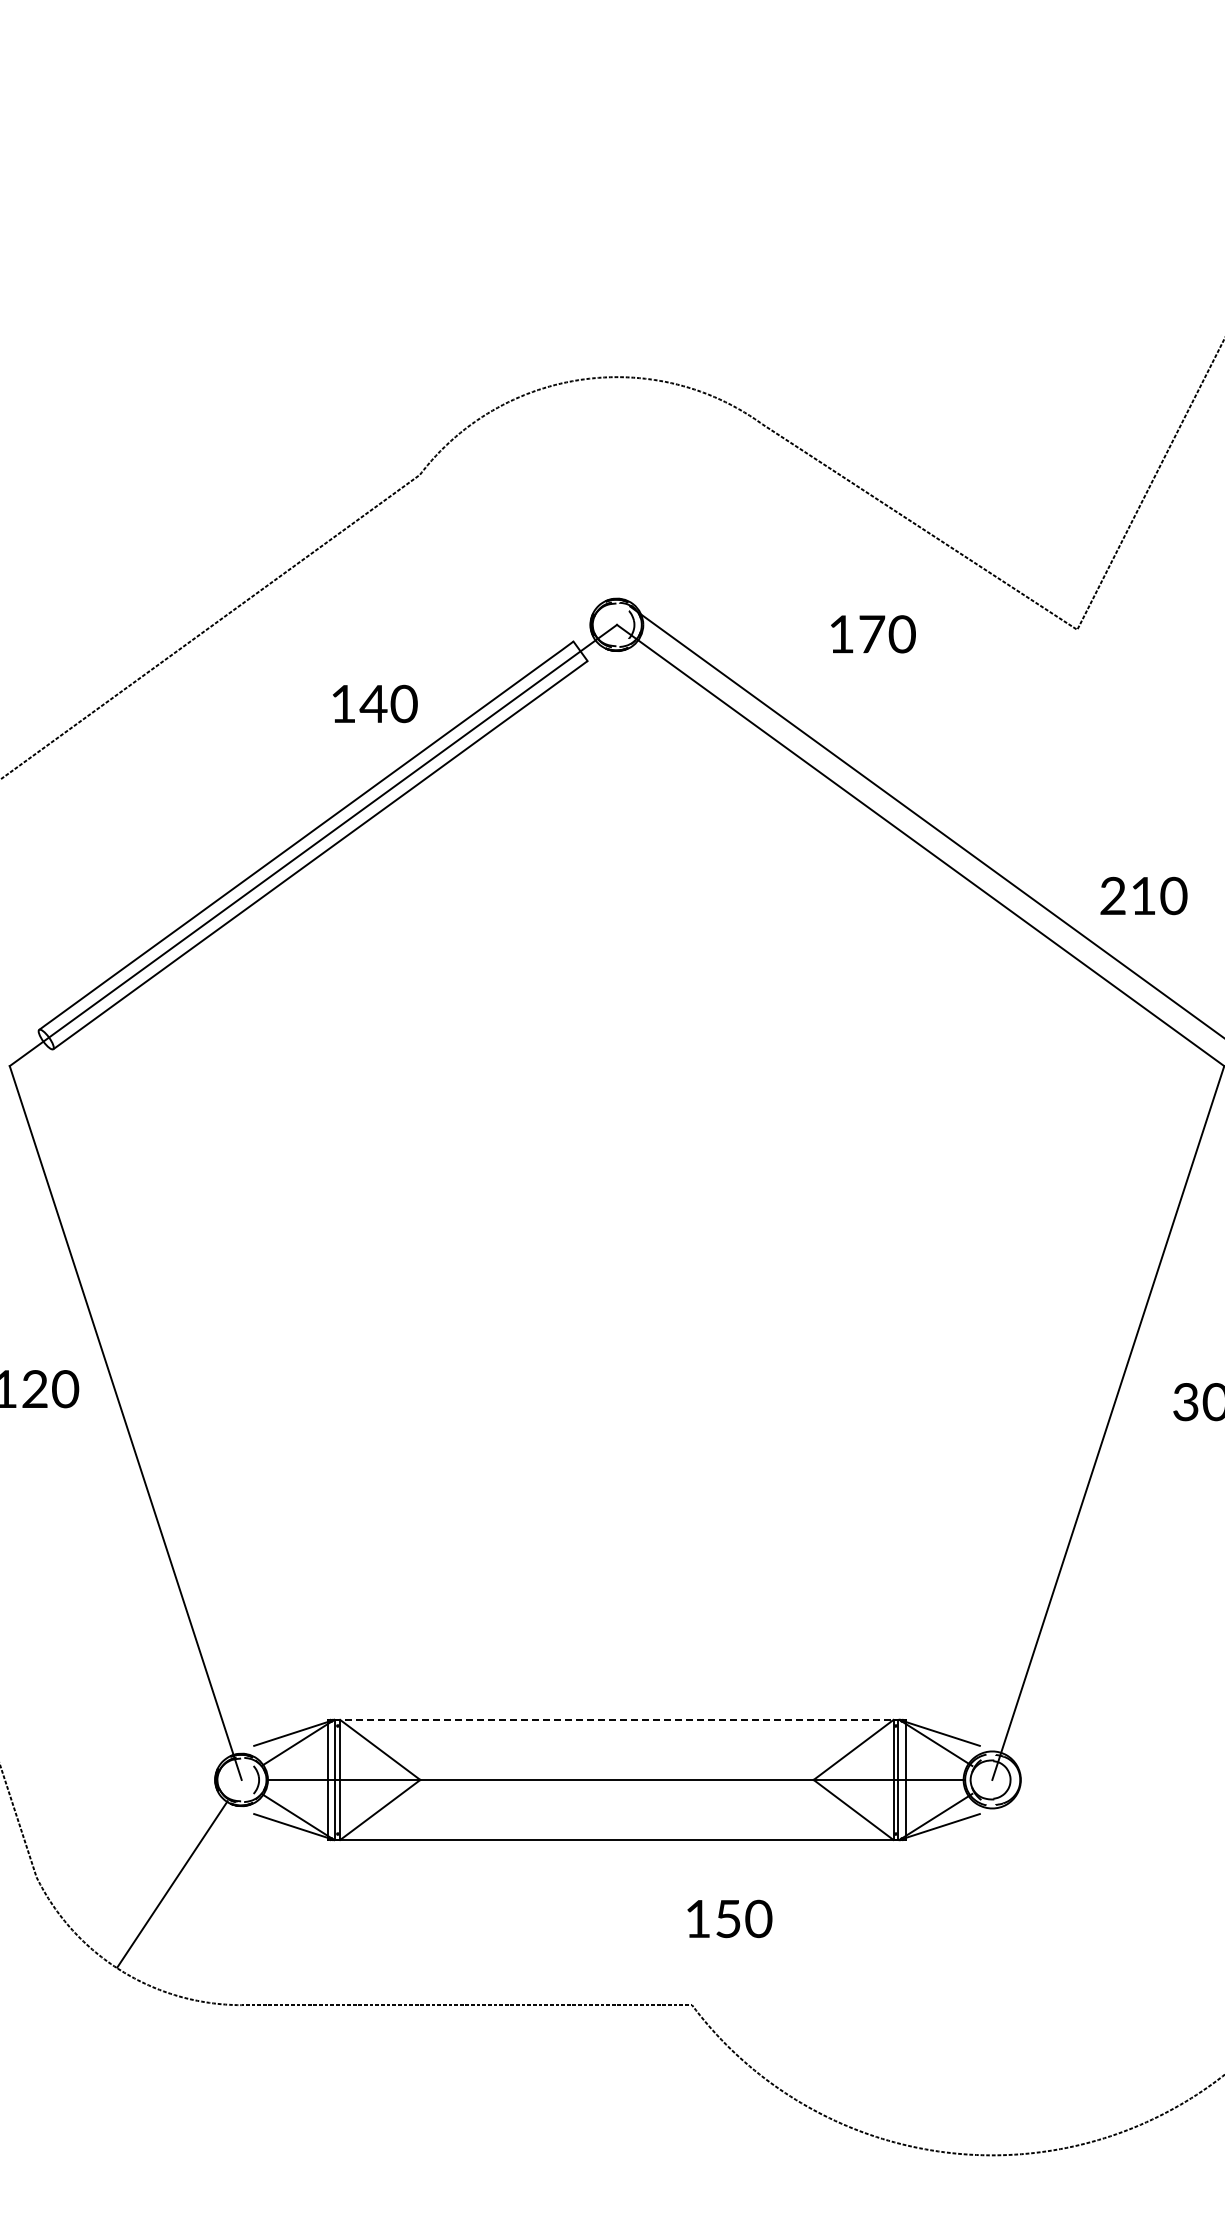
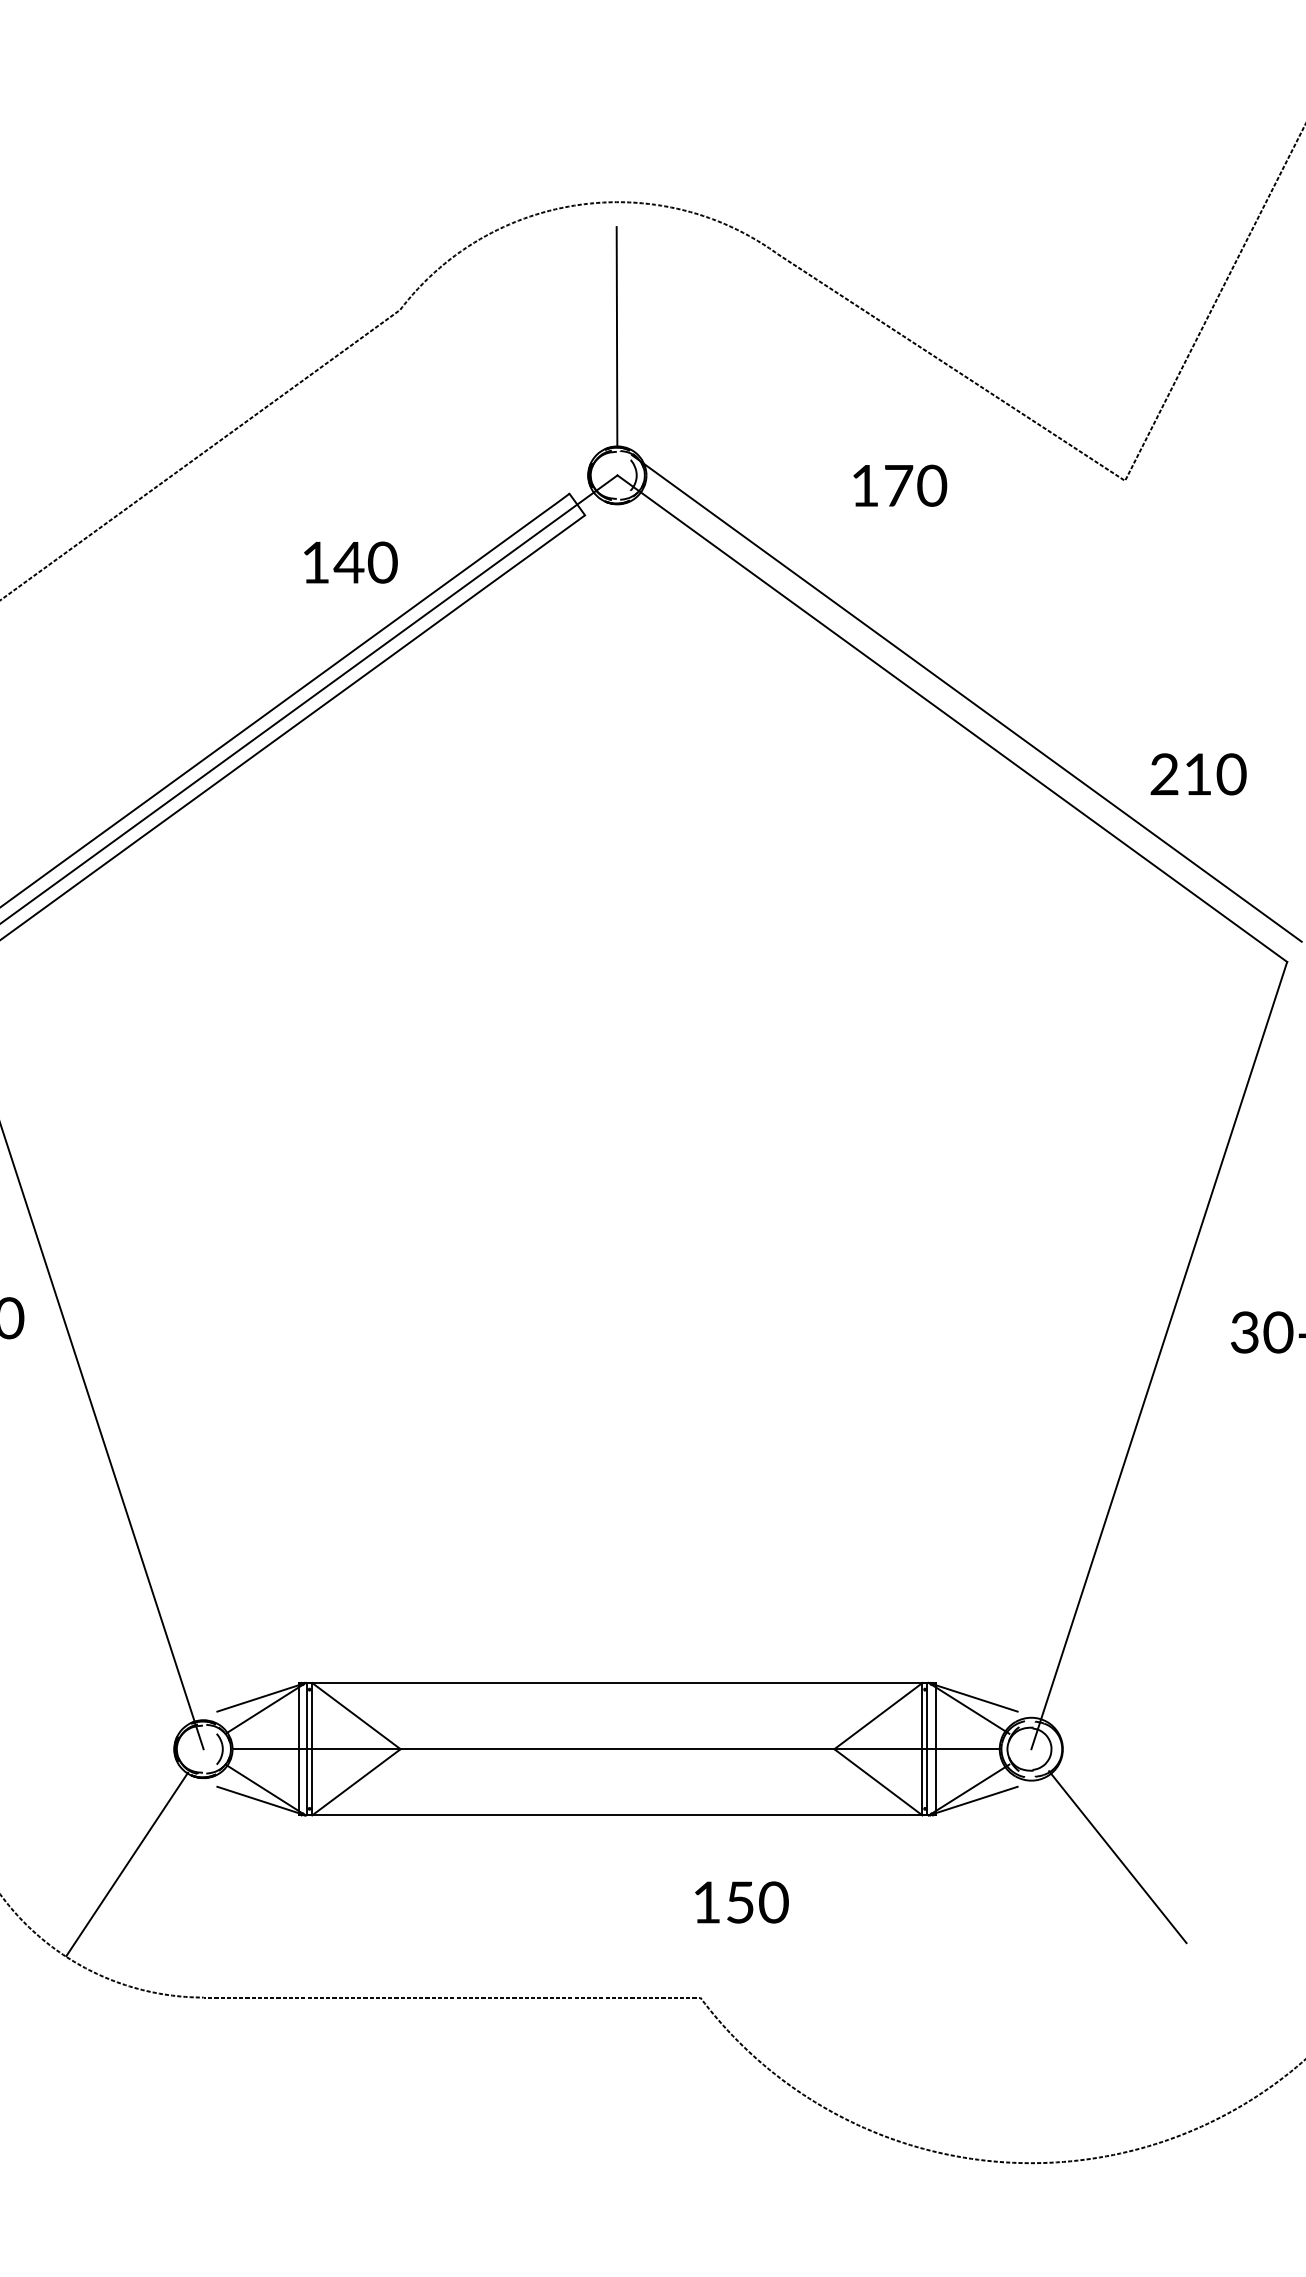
line: (616, 499) -> (616, 337), added
line: (616, 1719) -> (616, 1682), dashed -> solid
line: (1070, 1877) -> (1117, 1856), added

